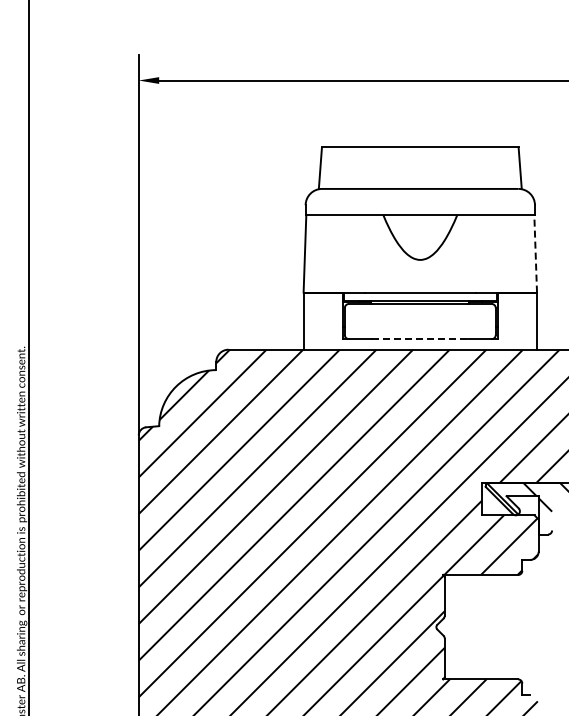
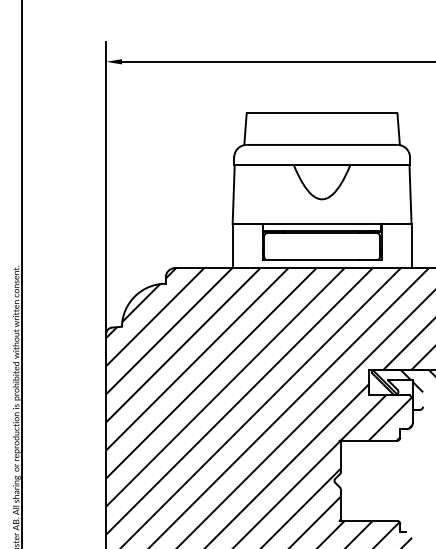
line: (535, 253) -> (410, 194), dashed -> solid
line: (420, 339) -> (322, 260), dashed -> solid

